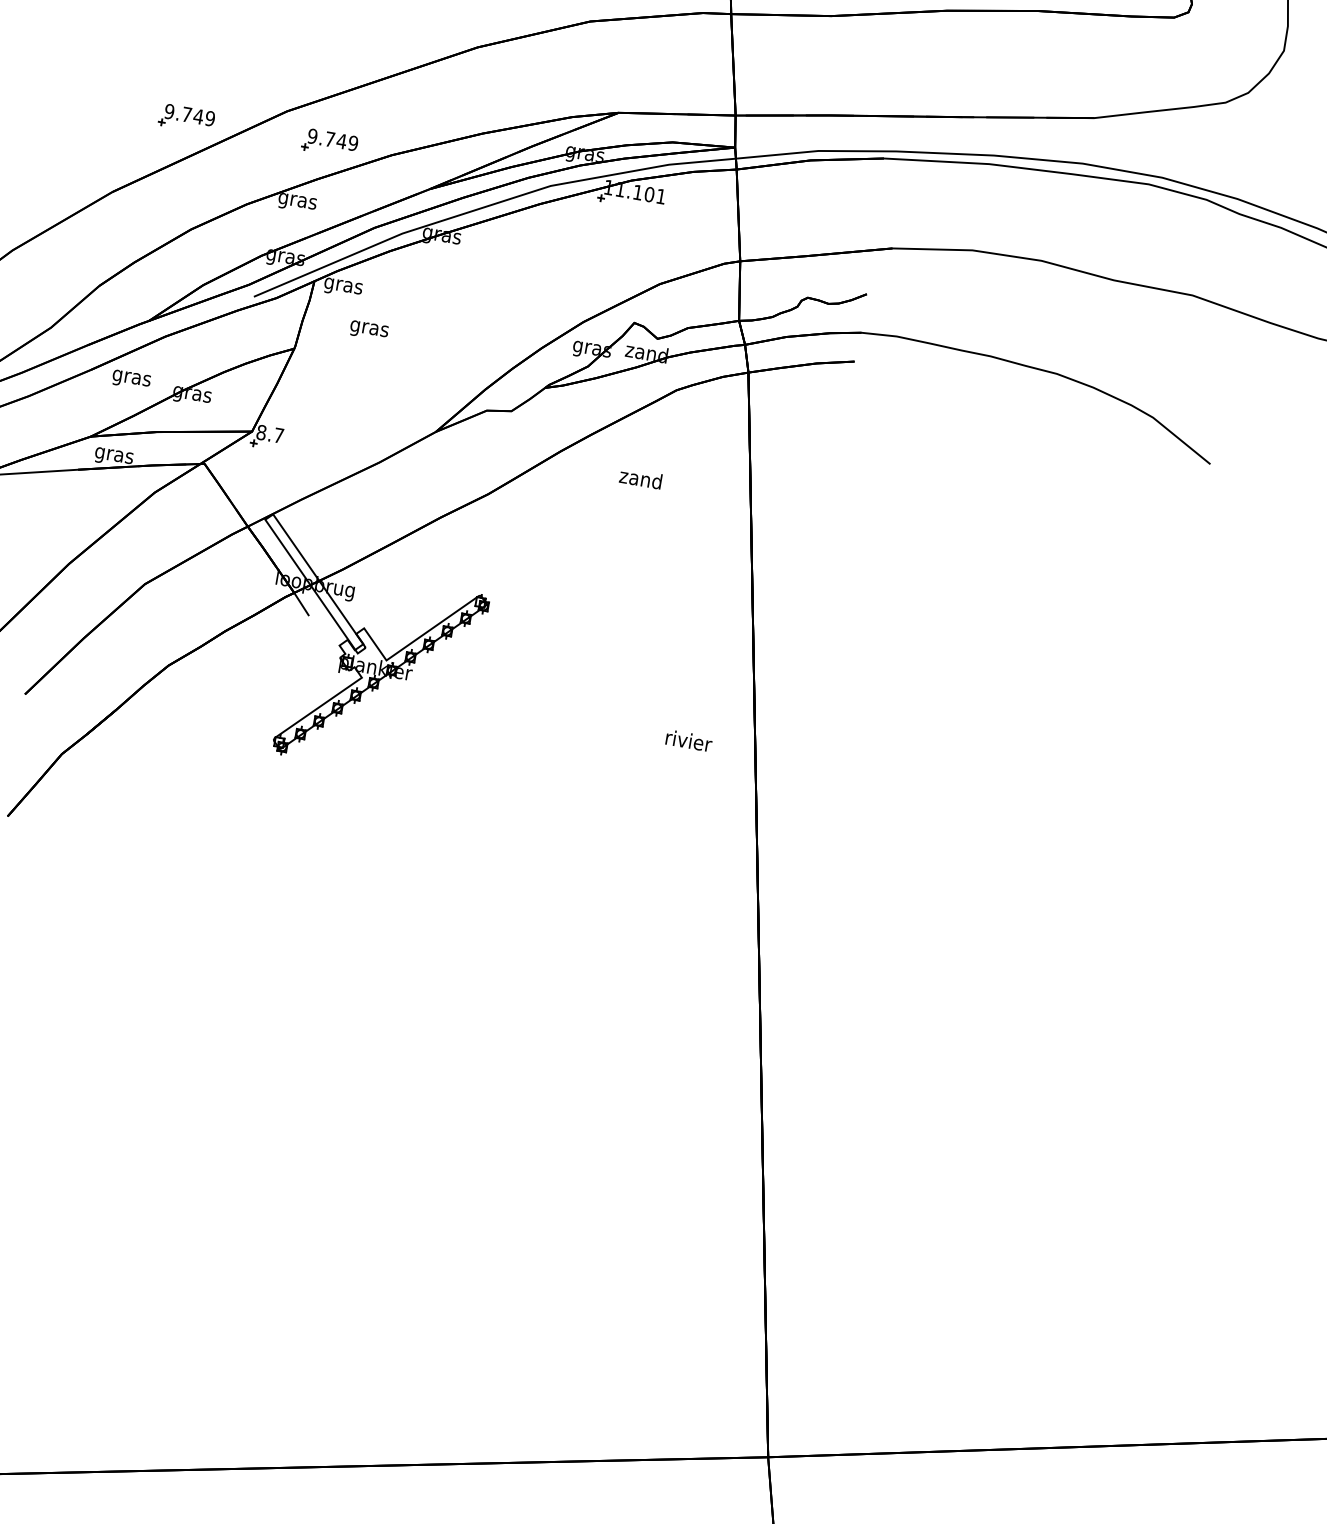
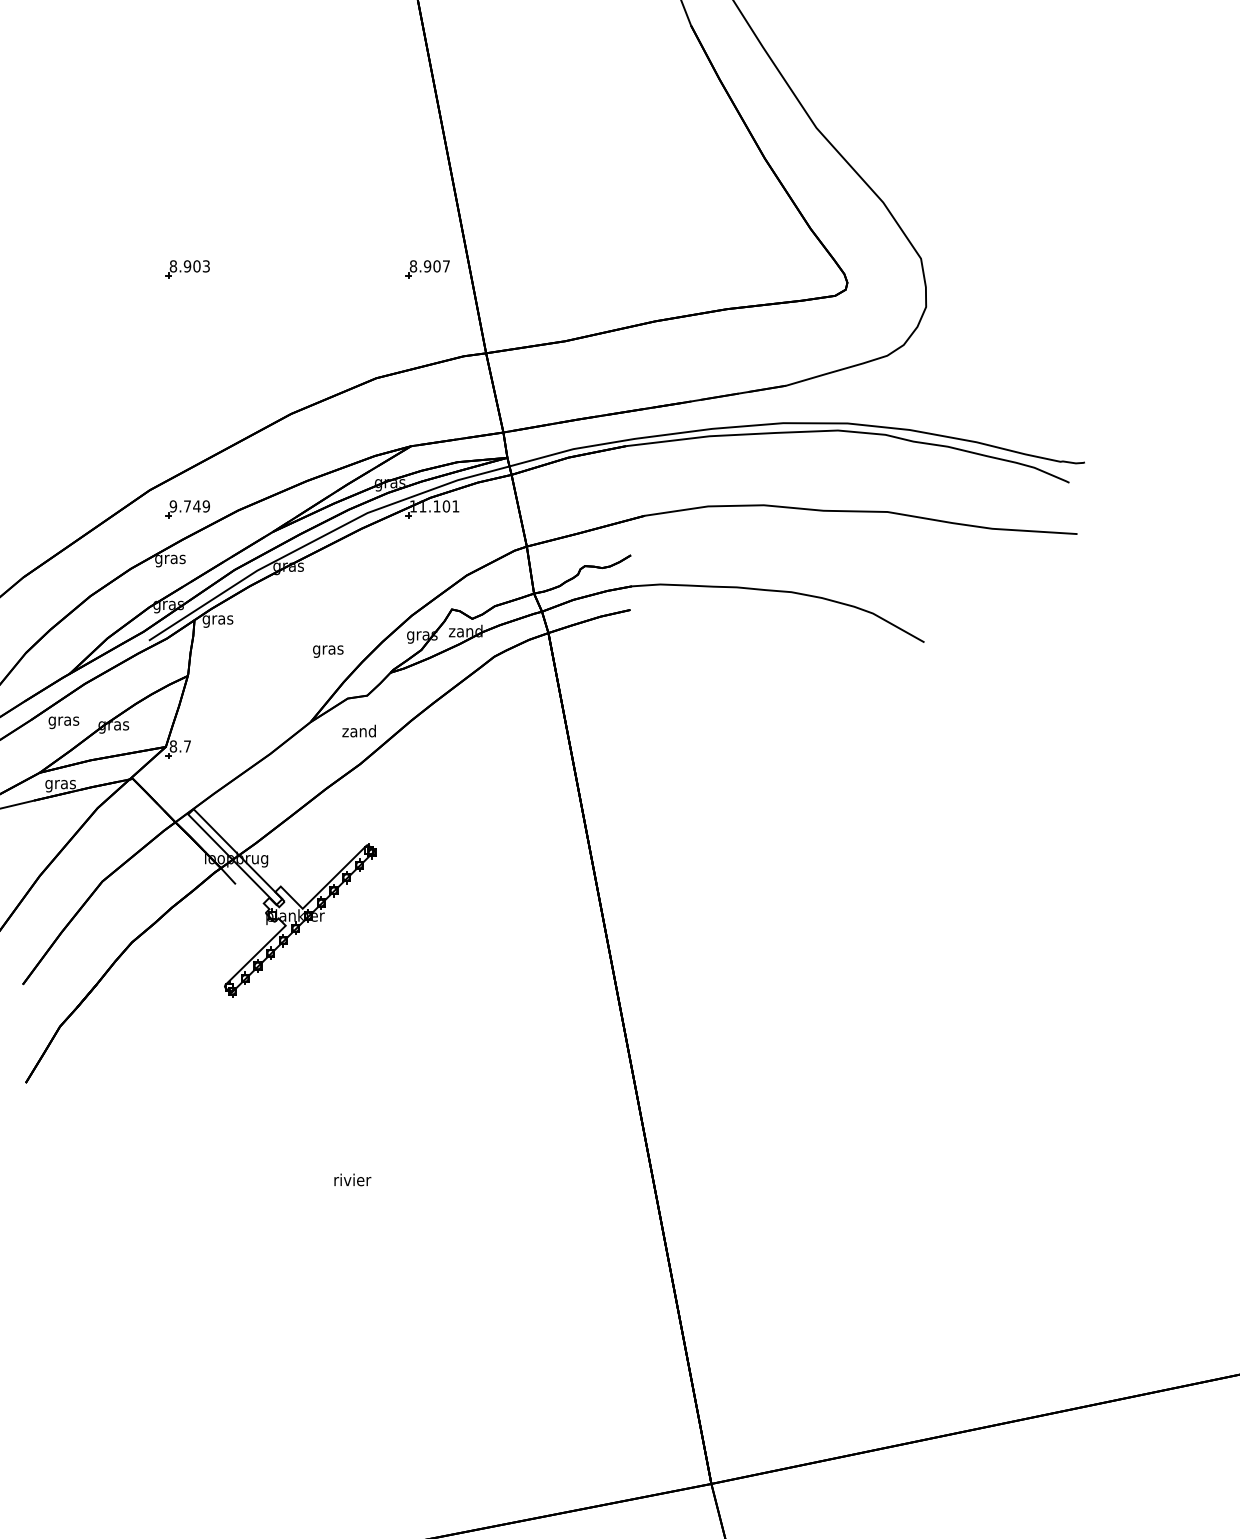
part: (186, 118) -> (71, 509), removed
text: (369, 330) -> (328, 651), moved
text: (640, 477) -> (358, 730), moved
text: (688, 740) -> (352, 1179), moved

